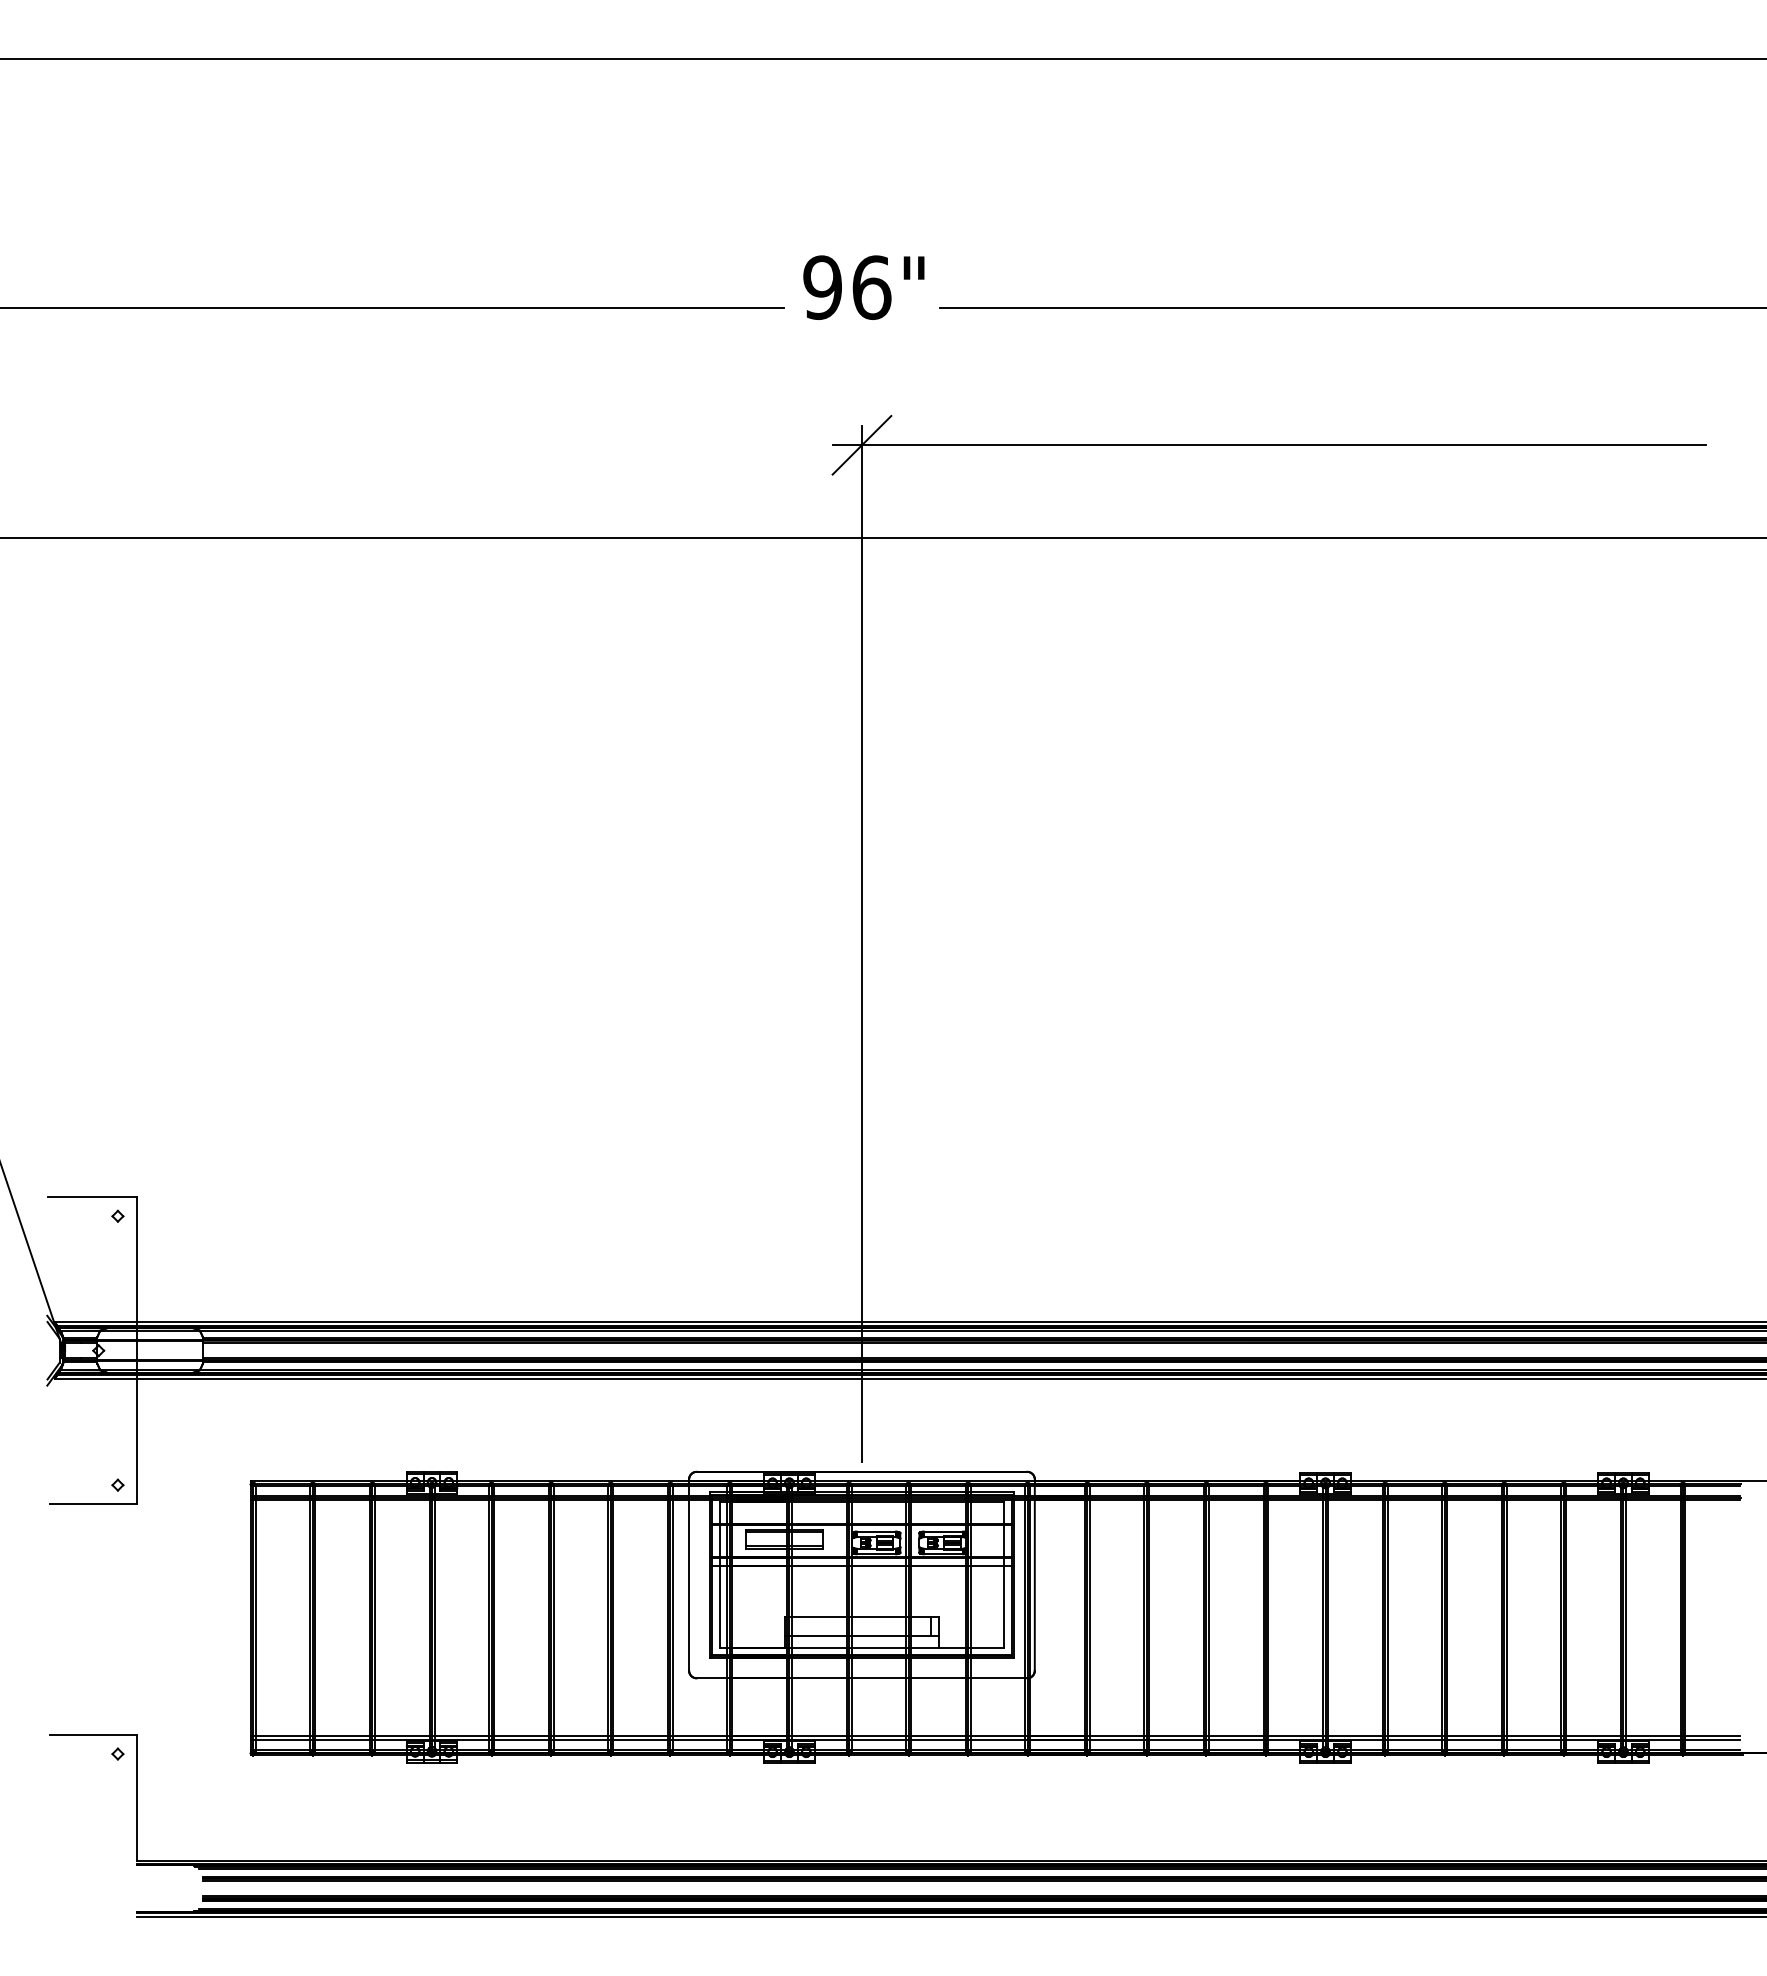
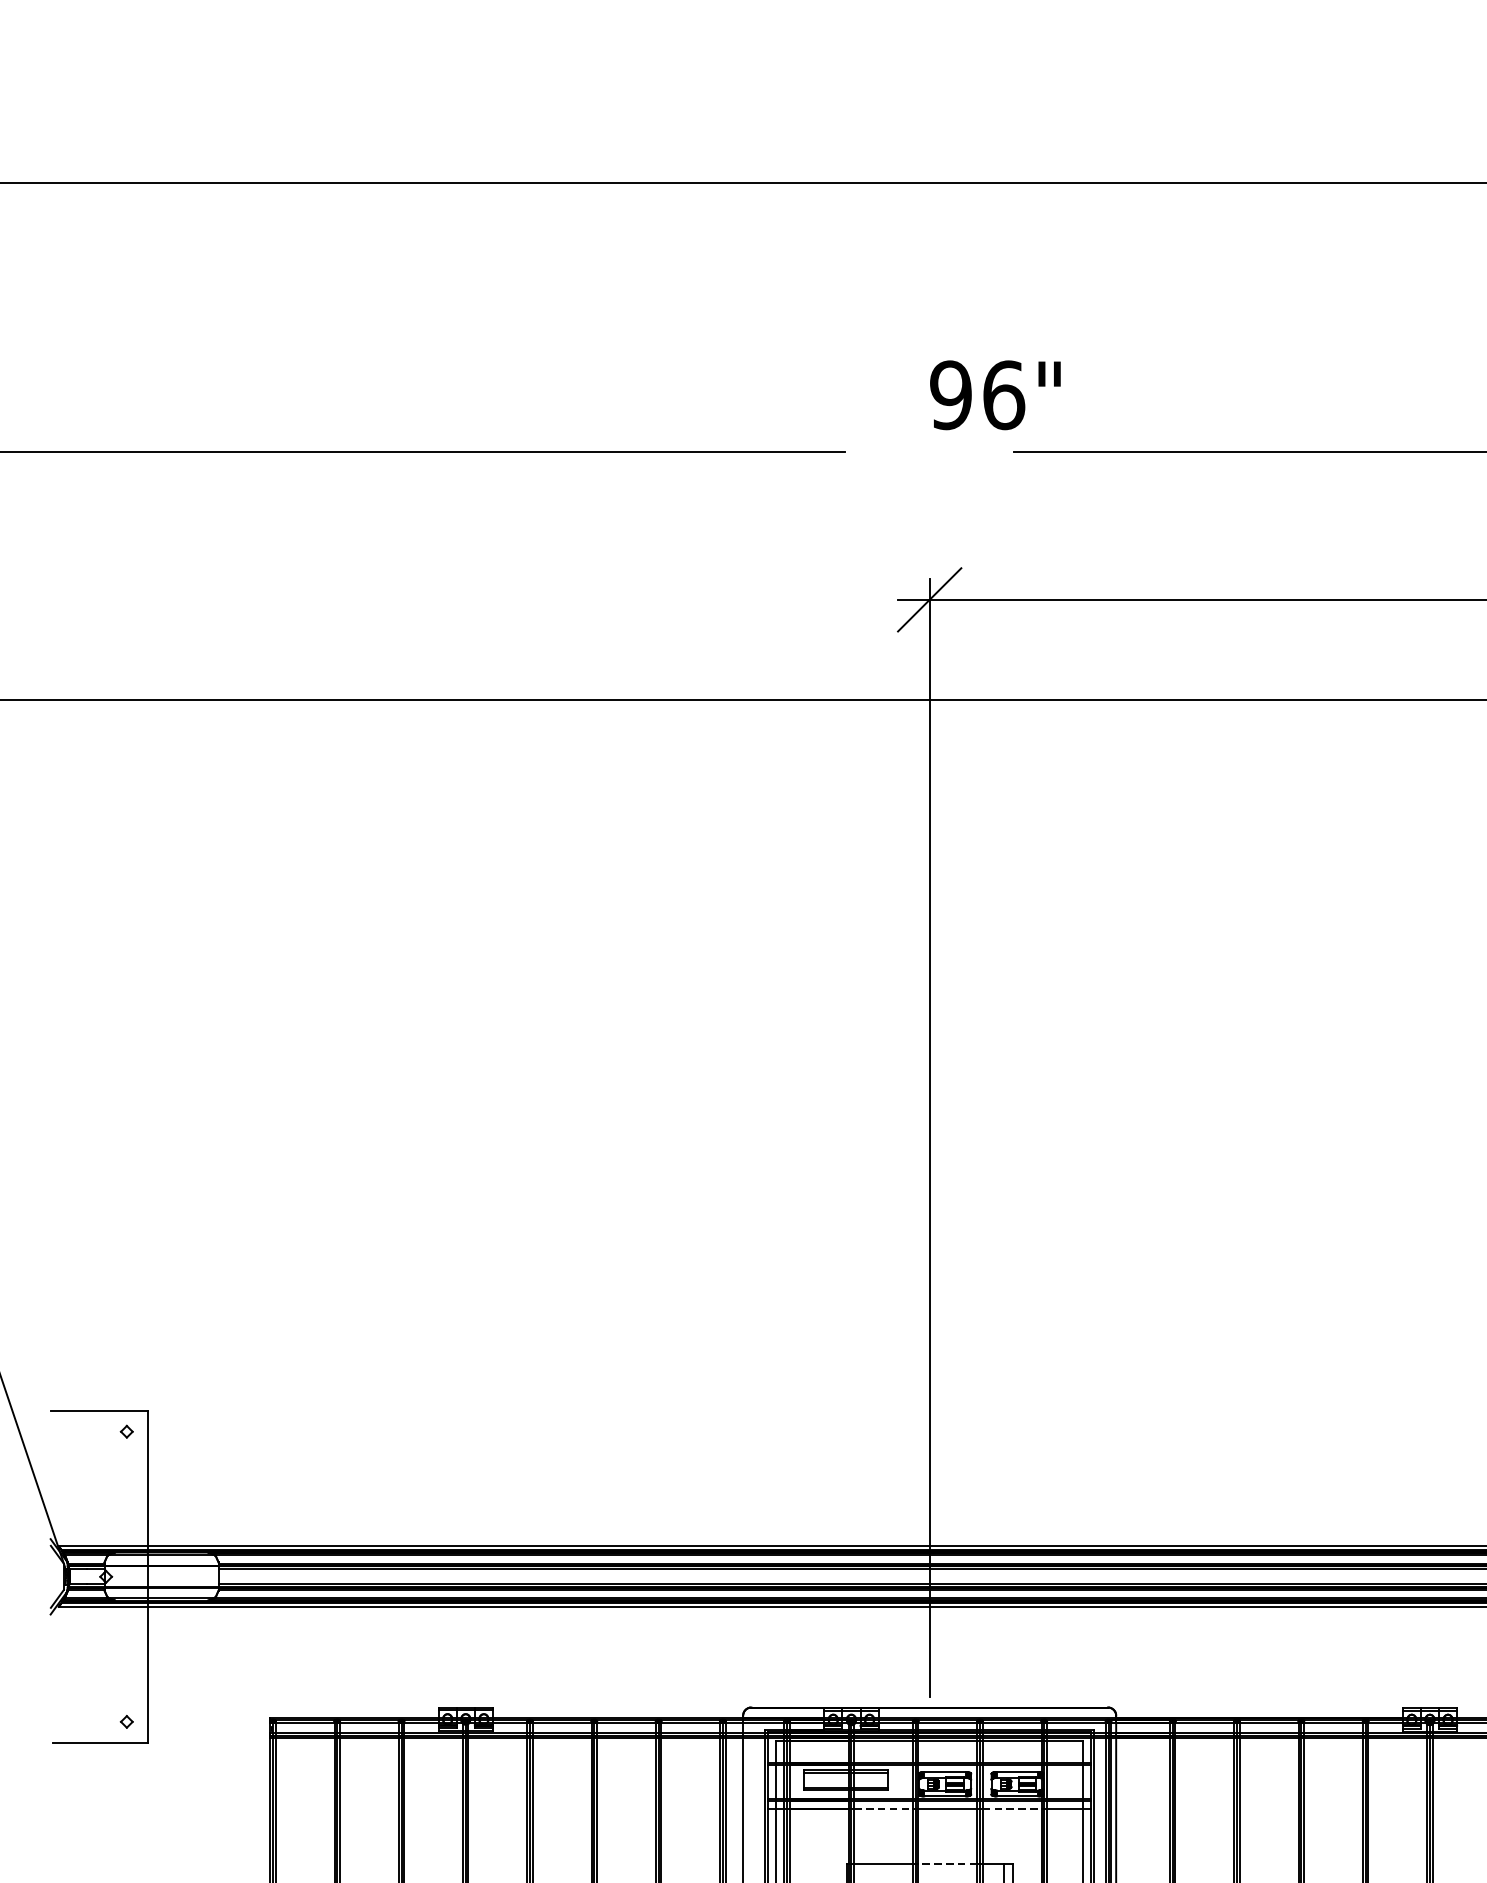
text: (863, 287) -> (994, 395), moved
line: (819, 1566) -> (883, 1809), solid -> dashed
line: (938, 1566) -> (1012, 1809), solid -> dashed
line: (878, 1617) -> (947, 1864), solid -> dashed

